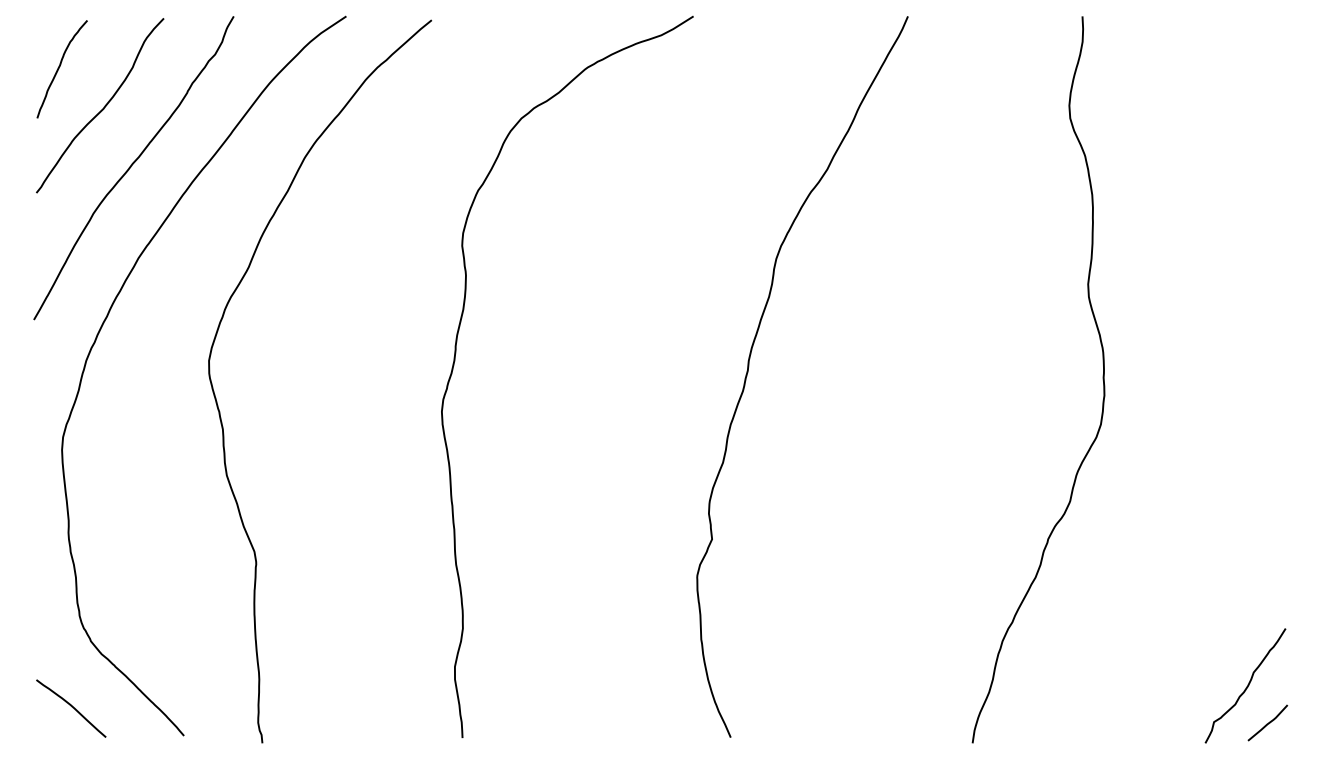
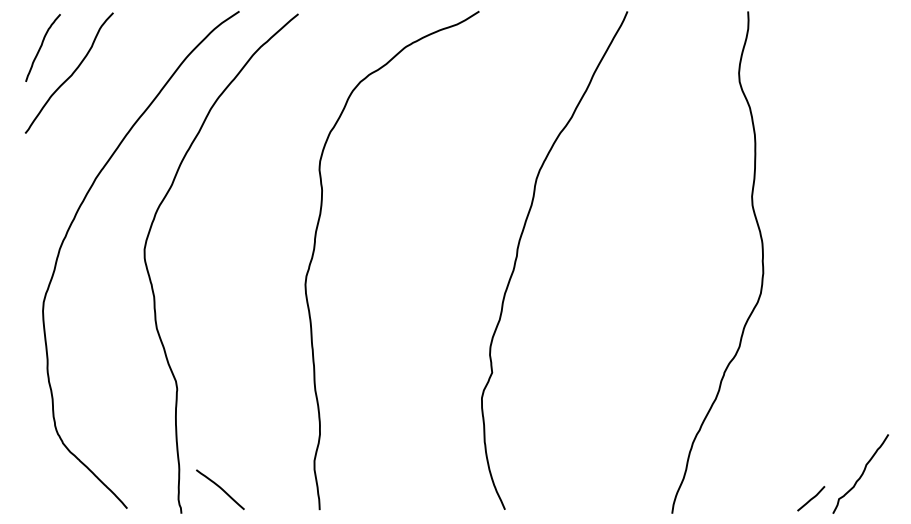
curve: (132, 166) -> (91, 115), removed
curve: (71, 708) -> (220, 489), moved
line: (1268, 722) -> (811, 498), moved

